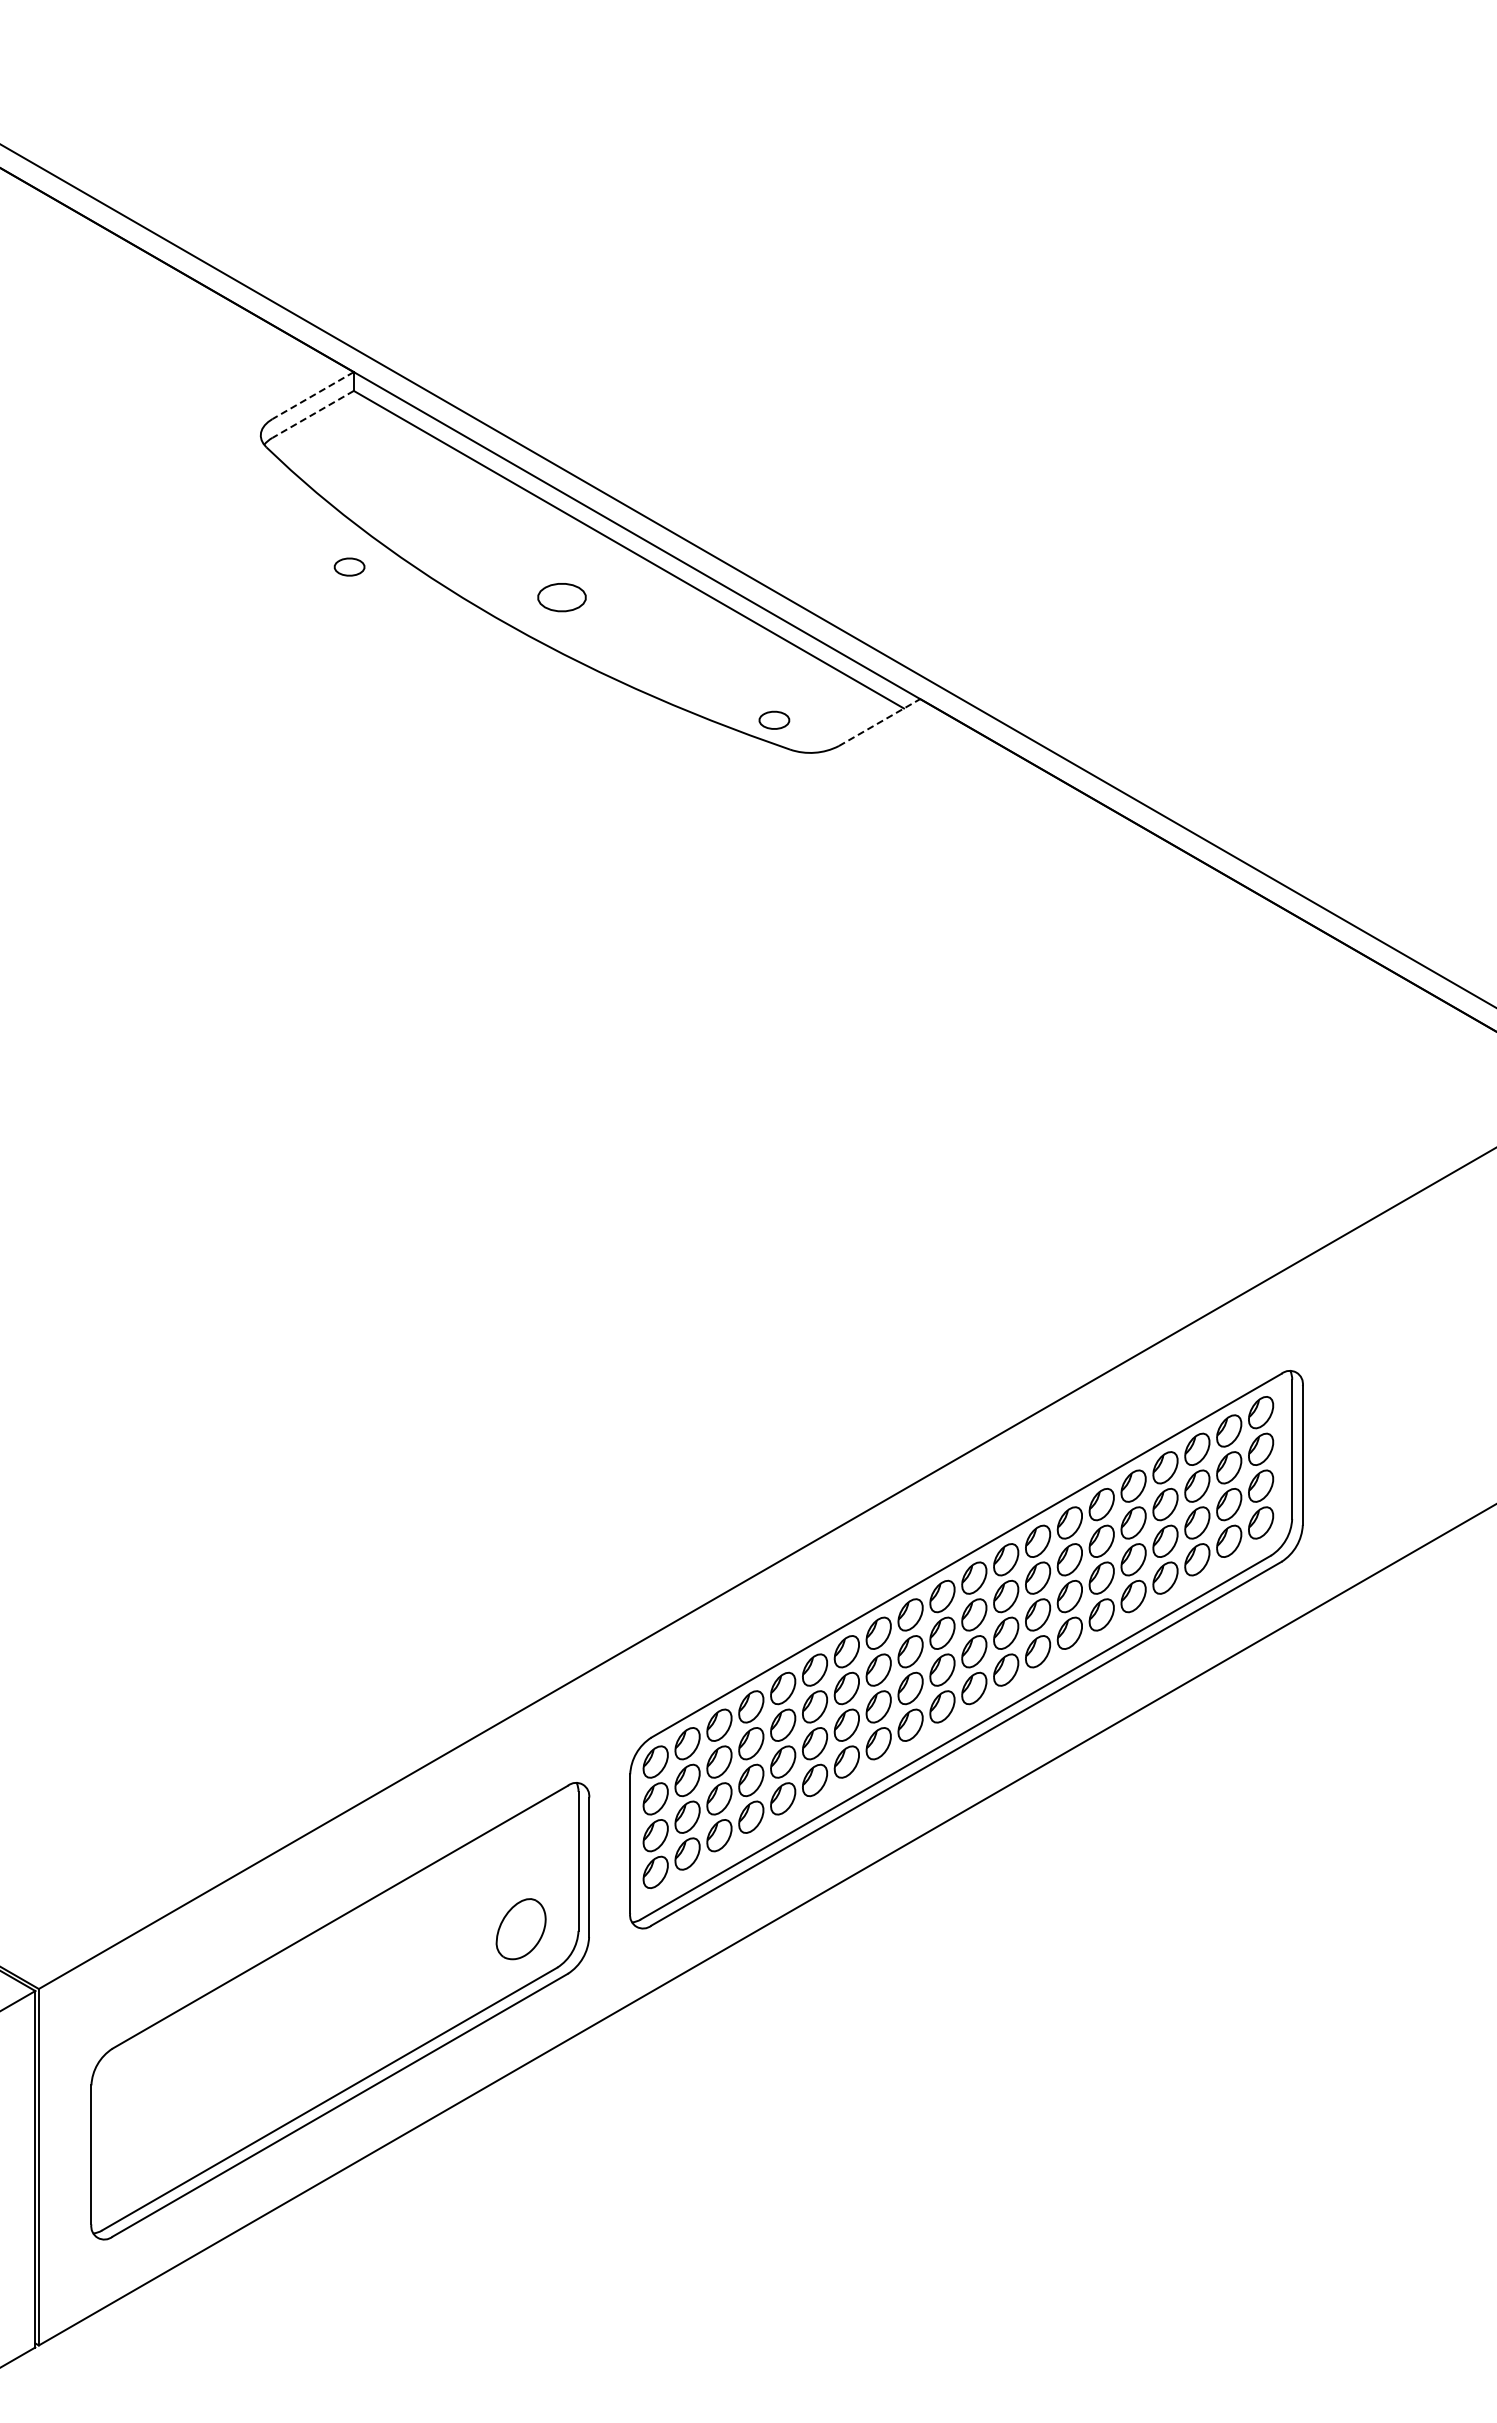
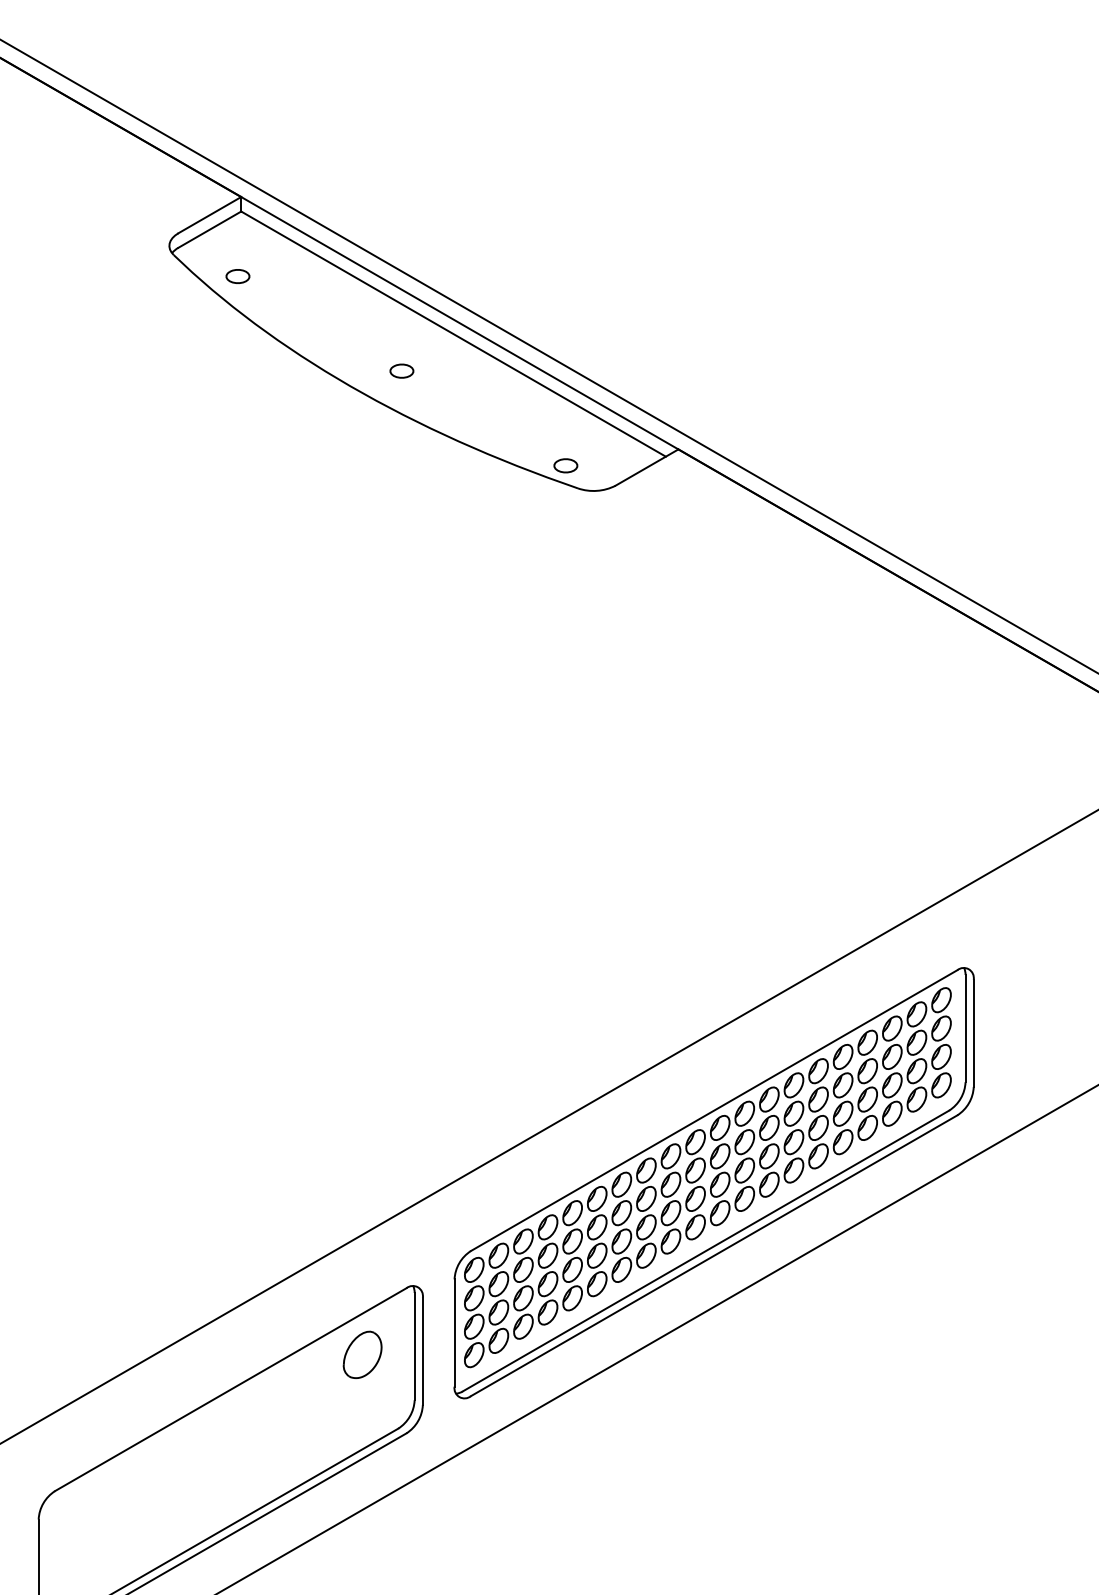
line: (313, 395) -> (210, 215), dashed -> solid
line: (313, 414) -> (210, 229), dashed -> solid
part: (349, 566) -> (237, 276), moved
part: (561, 597) -> (401, 371), size x0.62
line: (879, 722) -> (646, 467), dashed -> solid
part: (520, 1929) -> (362, 1355), moved

